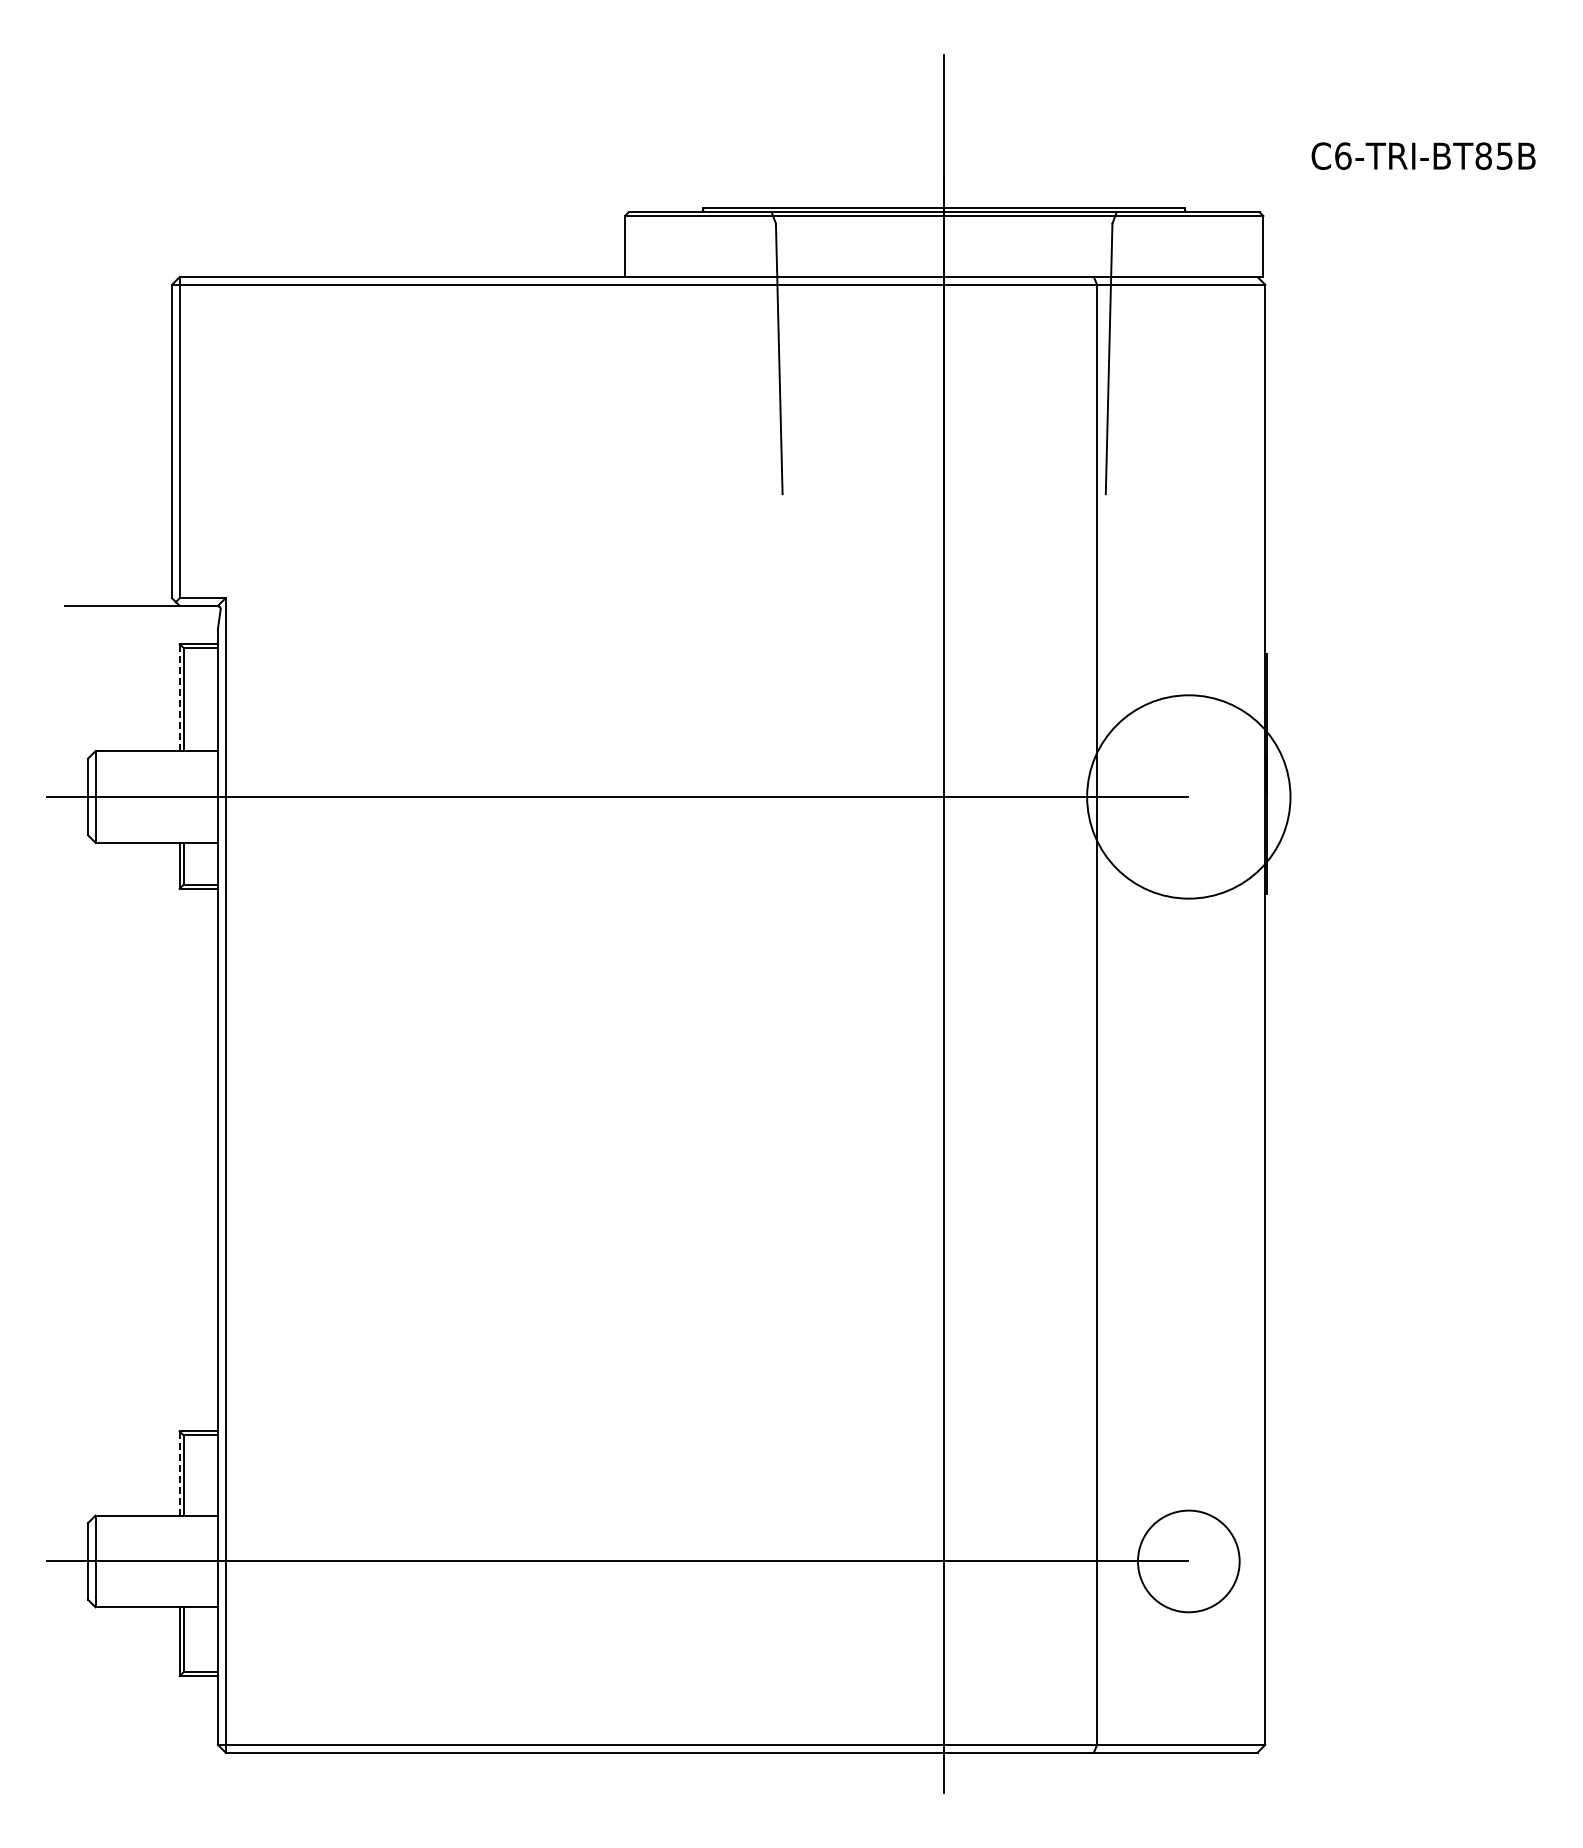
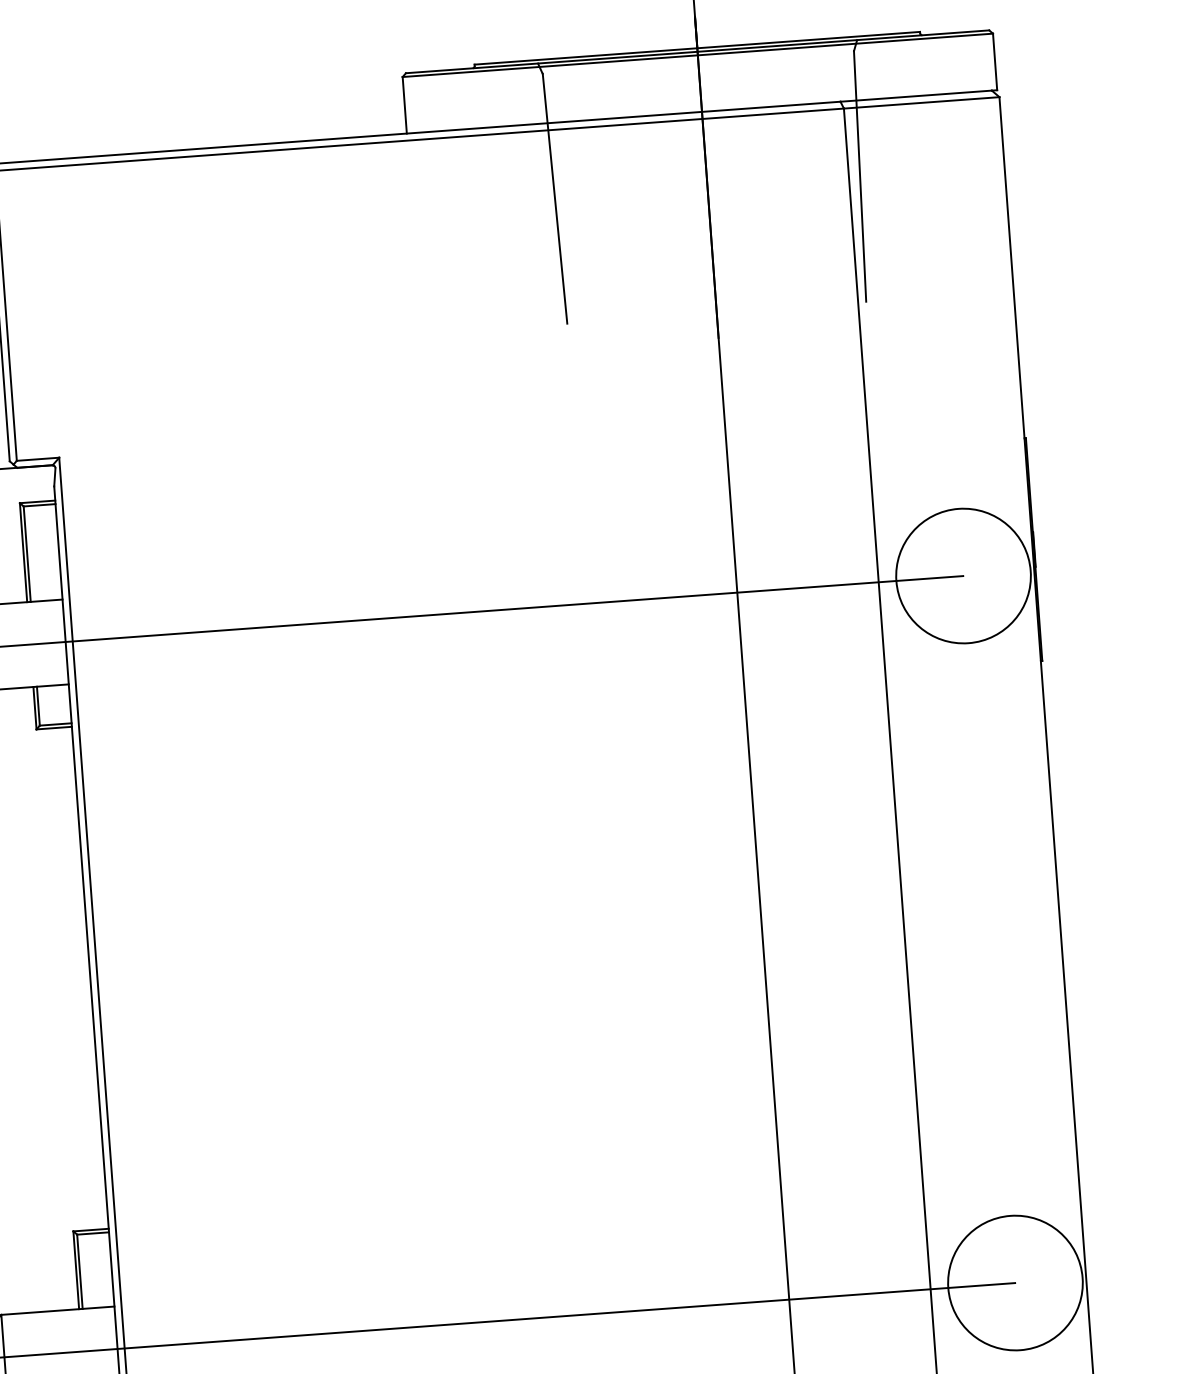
line: (179, 697) -> (23, 552), dashed -> solid
circle: (1188, 796) -> (963, 575), size x0.71
line: (179, 1473) -> (76, 1270), dashed -> solid
circle: (1188, 1561) -> (1015, 1283), size x1.43

